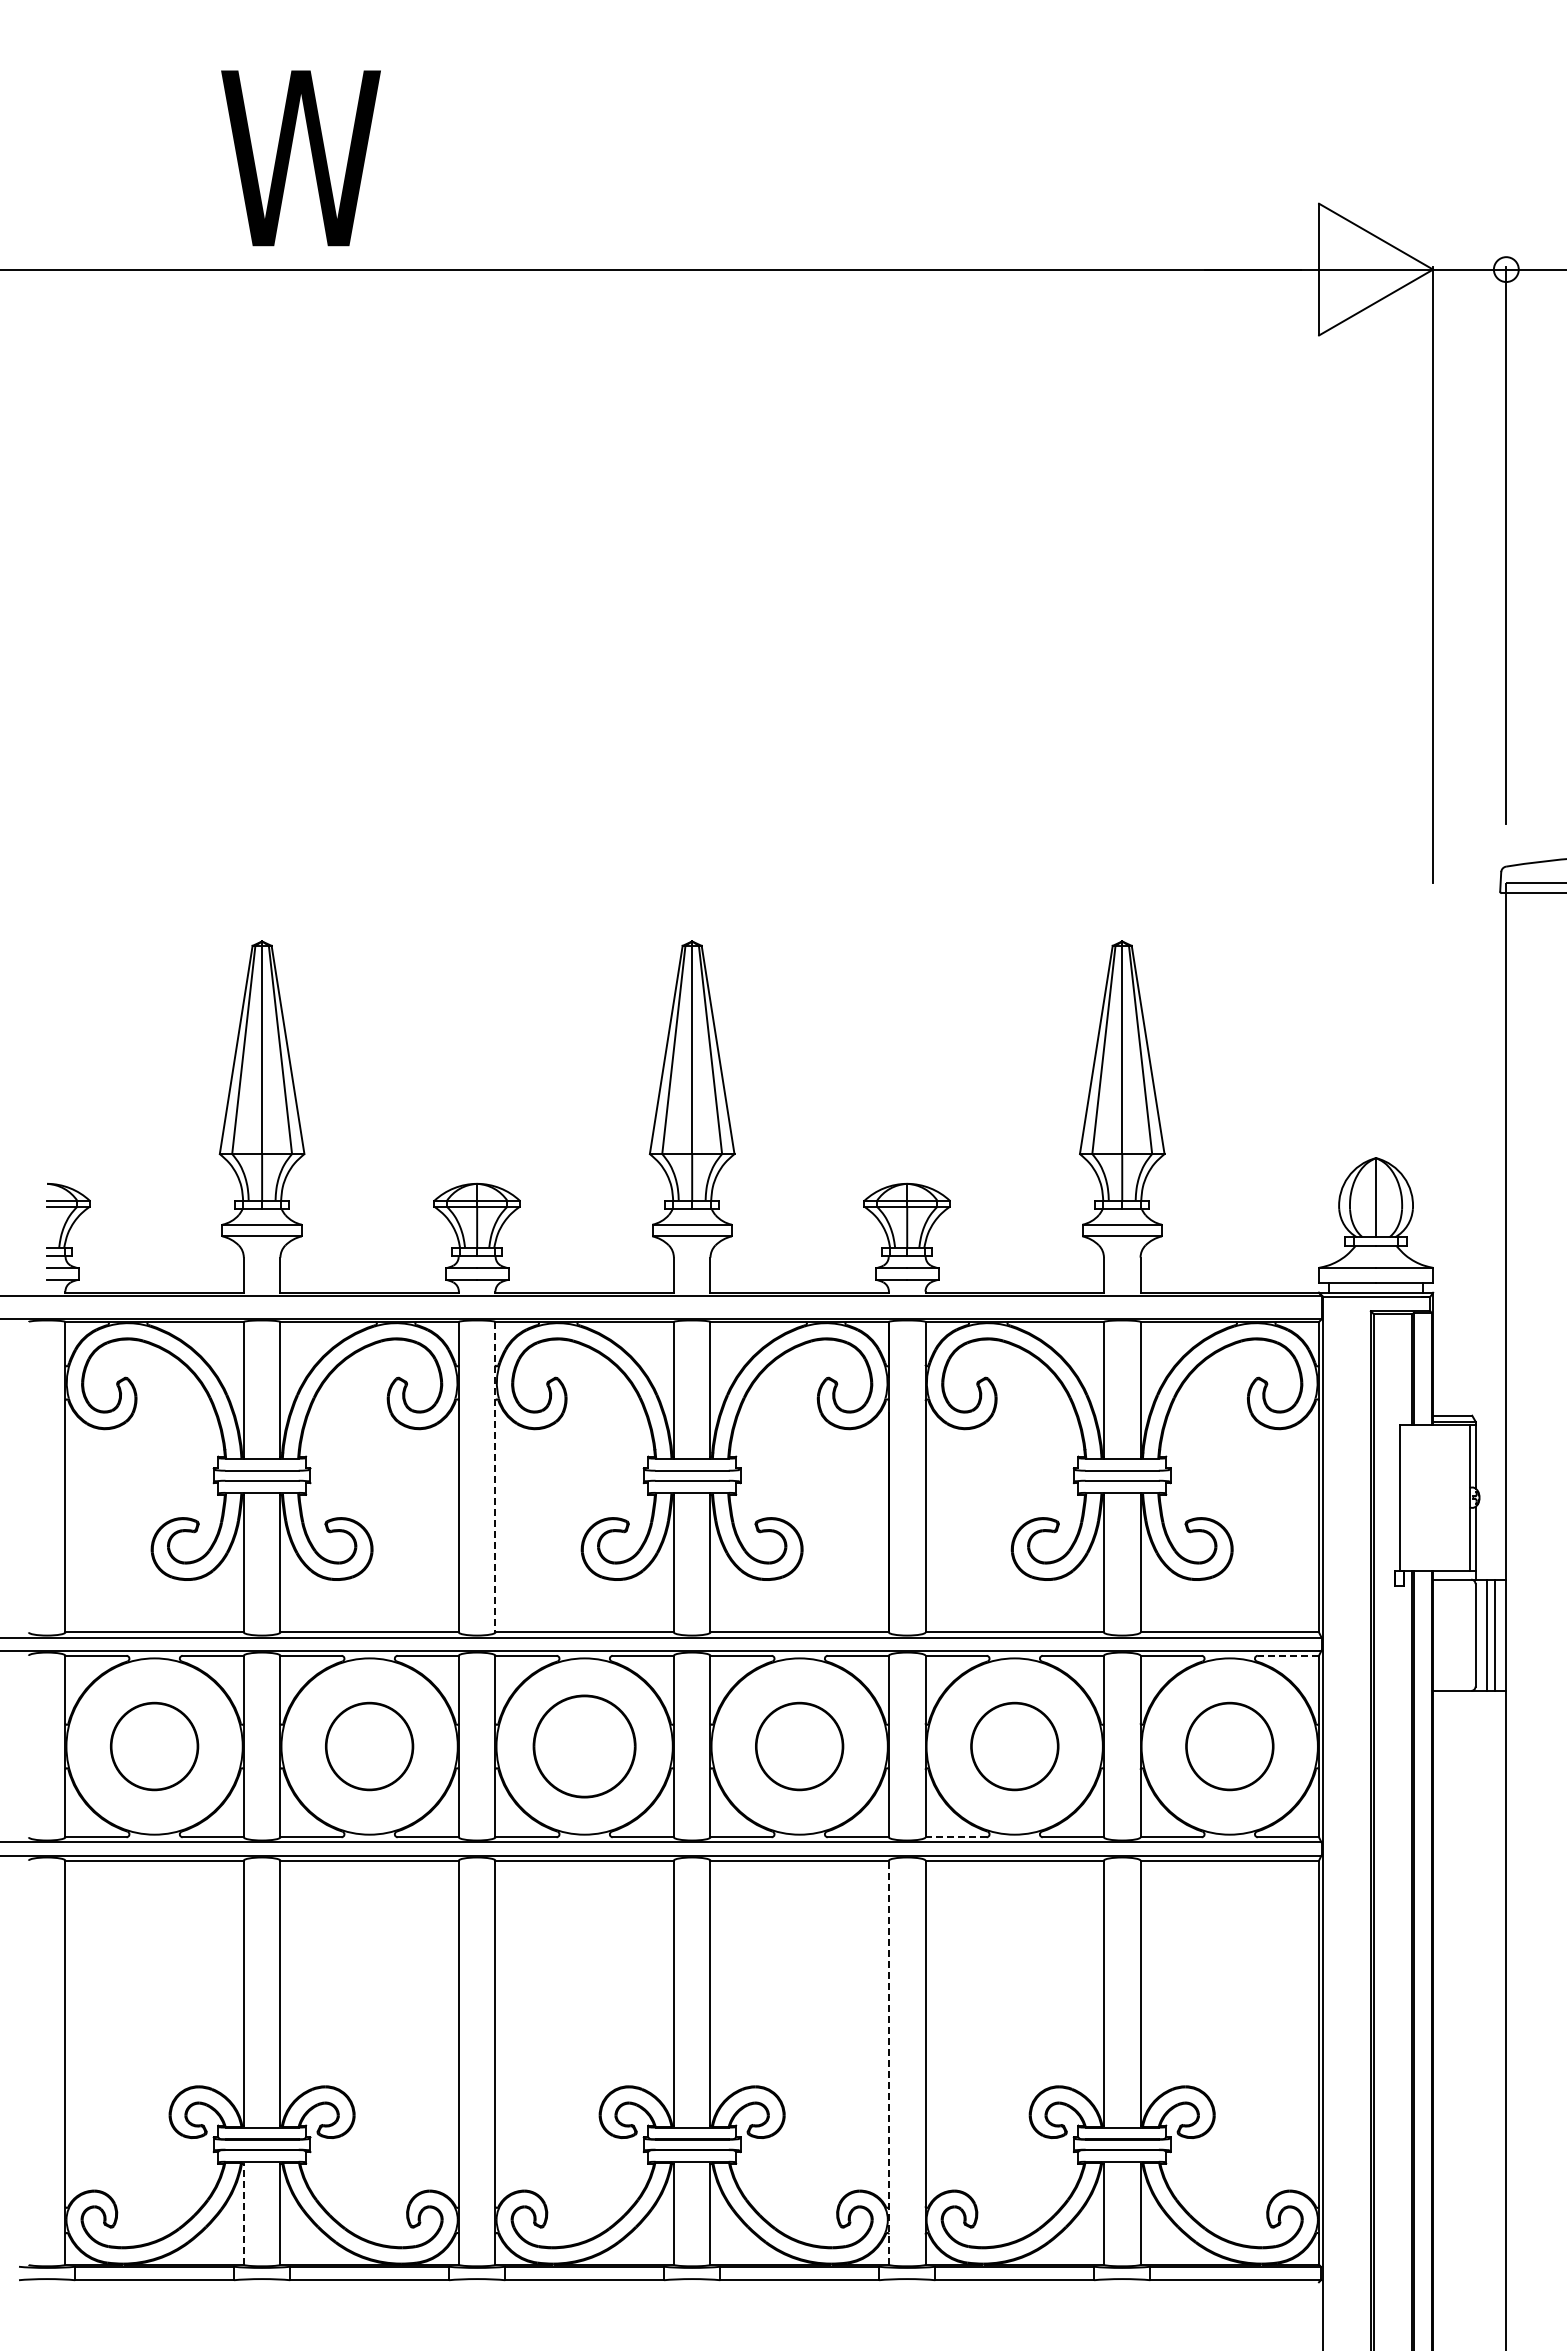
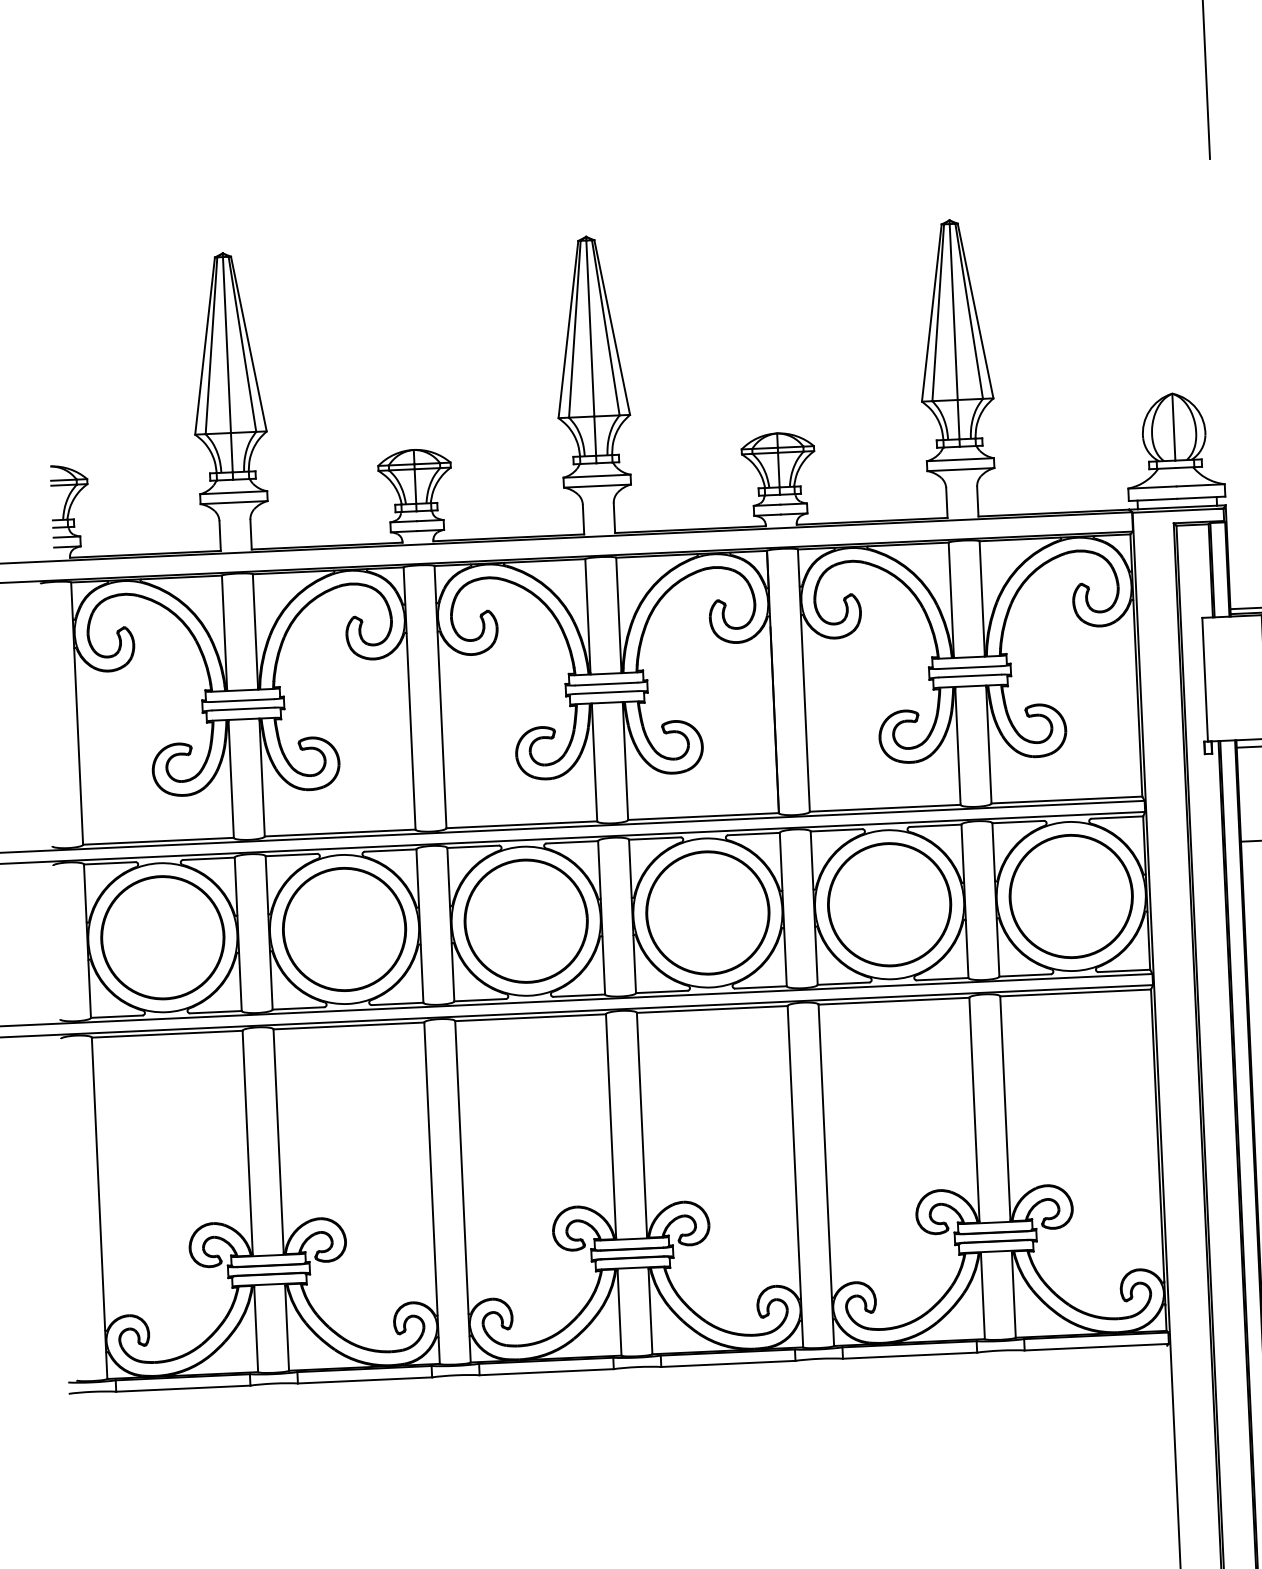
line: (495, 1477) -> (440, 697), dashed -> solid
line: (1288, 1655) -> (1117, 817), dashed -> solid
part: (154, 1746) -> (162, 937), size x1.67
part: (369, 1746) -> (344, 929), size x1.67
part: (584, 1746) -> (526, 921), size x1.43
part: (799, 1746) -> (707, 912), size x1.67
part: (1014, 1746) -> (889, 904), size x1.67
part: (1229, 1746) -> (1071, 896), size x1.67
line: (956, 1837) -> (843, 983), dashed -> solid
line: (888, 2062) -> (795, 1176), dashed -> solid
line: (243, 2214) -> (255, 1329), dashed -> solid

